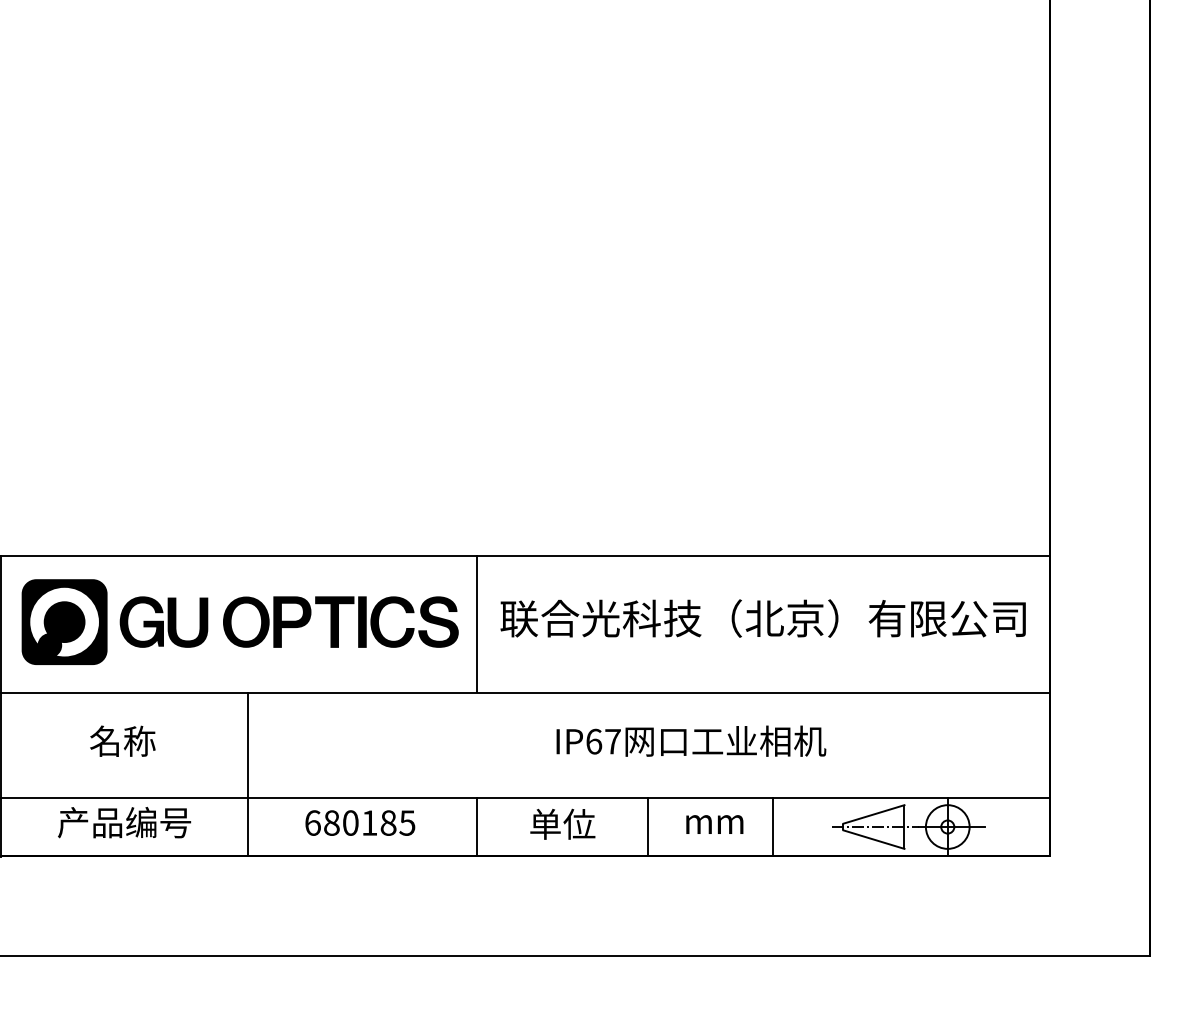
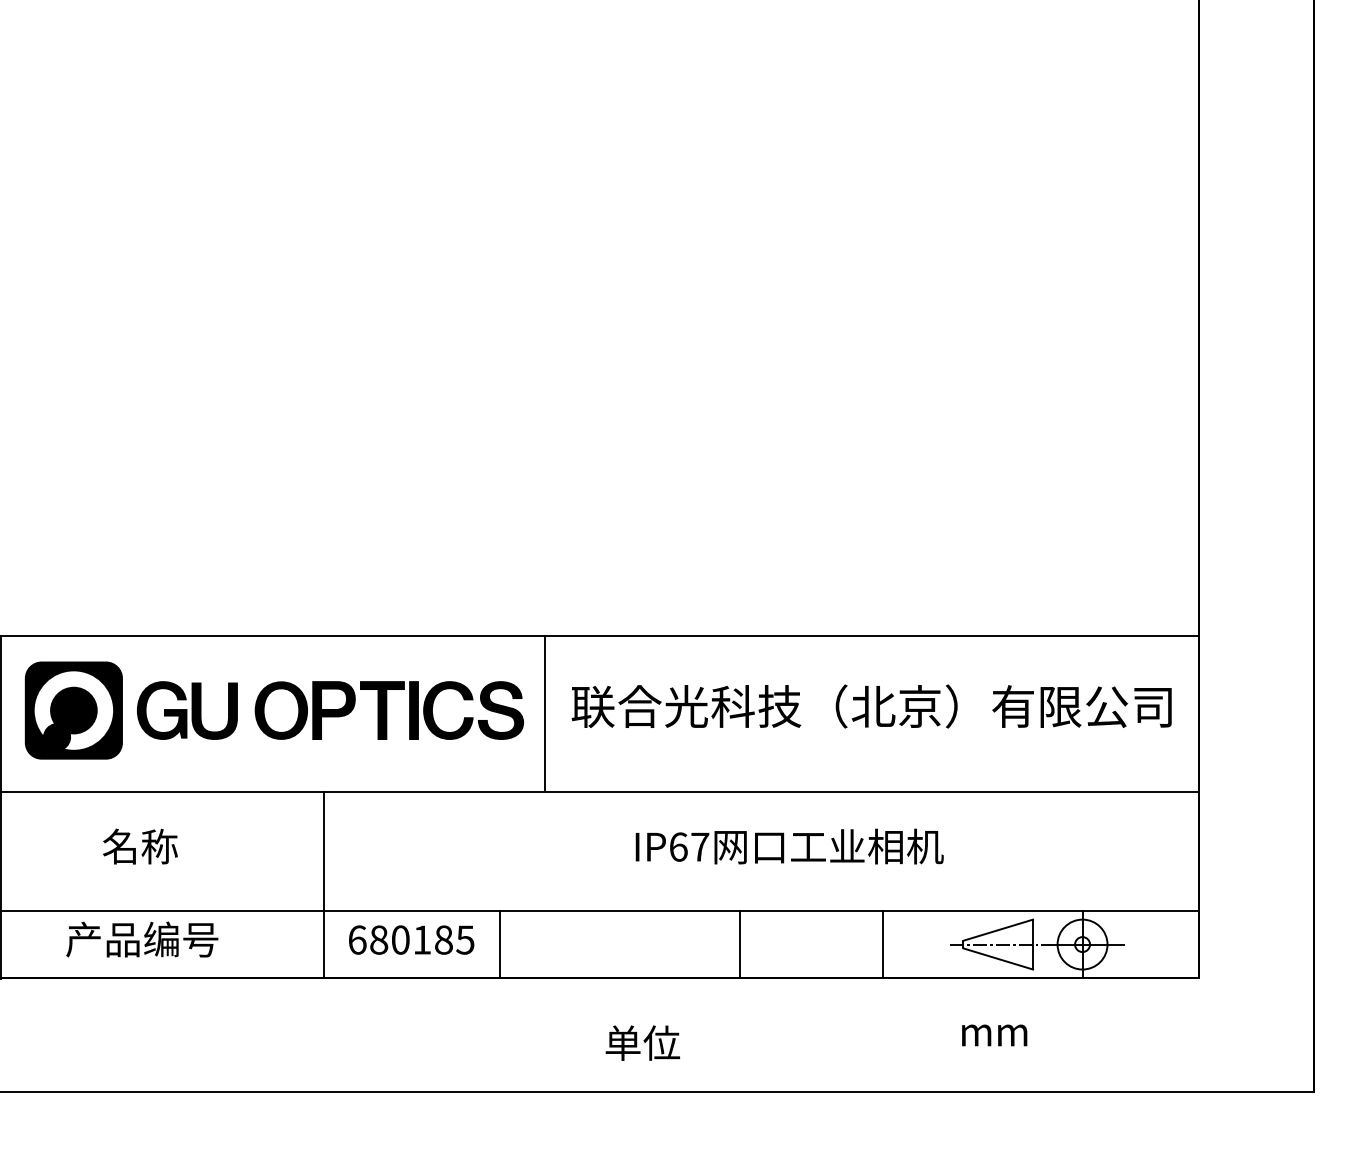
line: (248, 774) -> (323, 884), moved
text: (562, 823) -> (642, 1042), moved
text: (714, 824) -> (994, 1035), moved
line: (476, 826) -> (499, 943), moved

